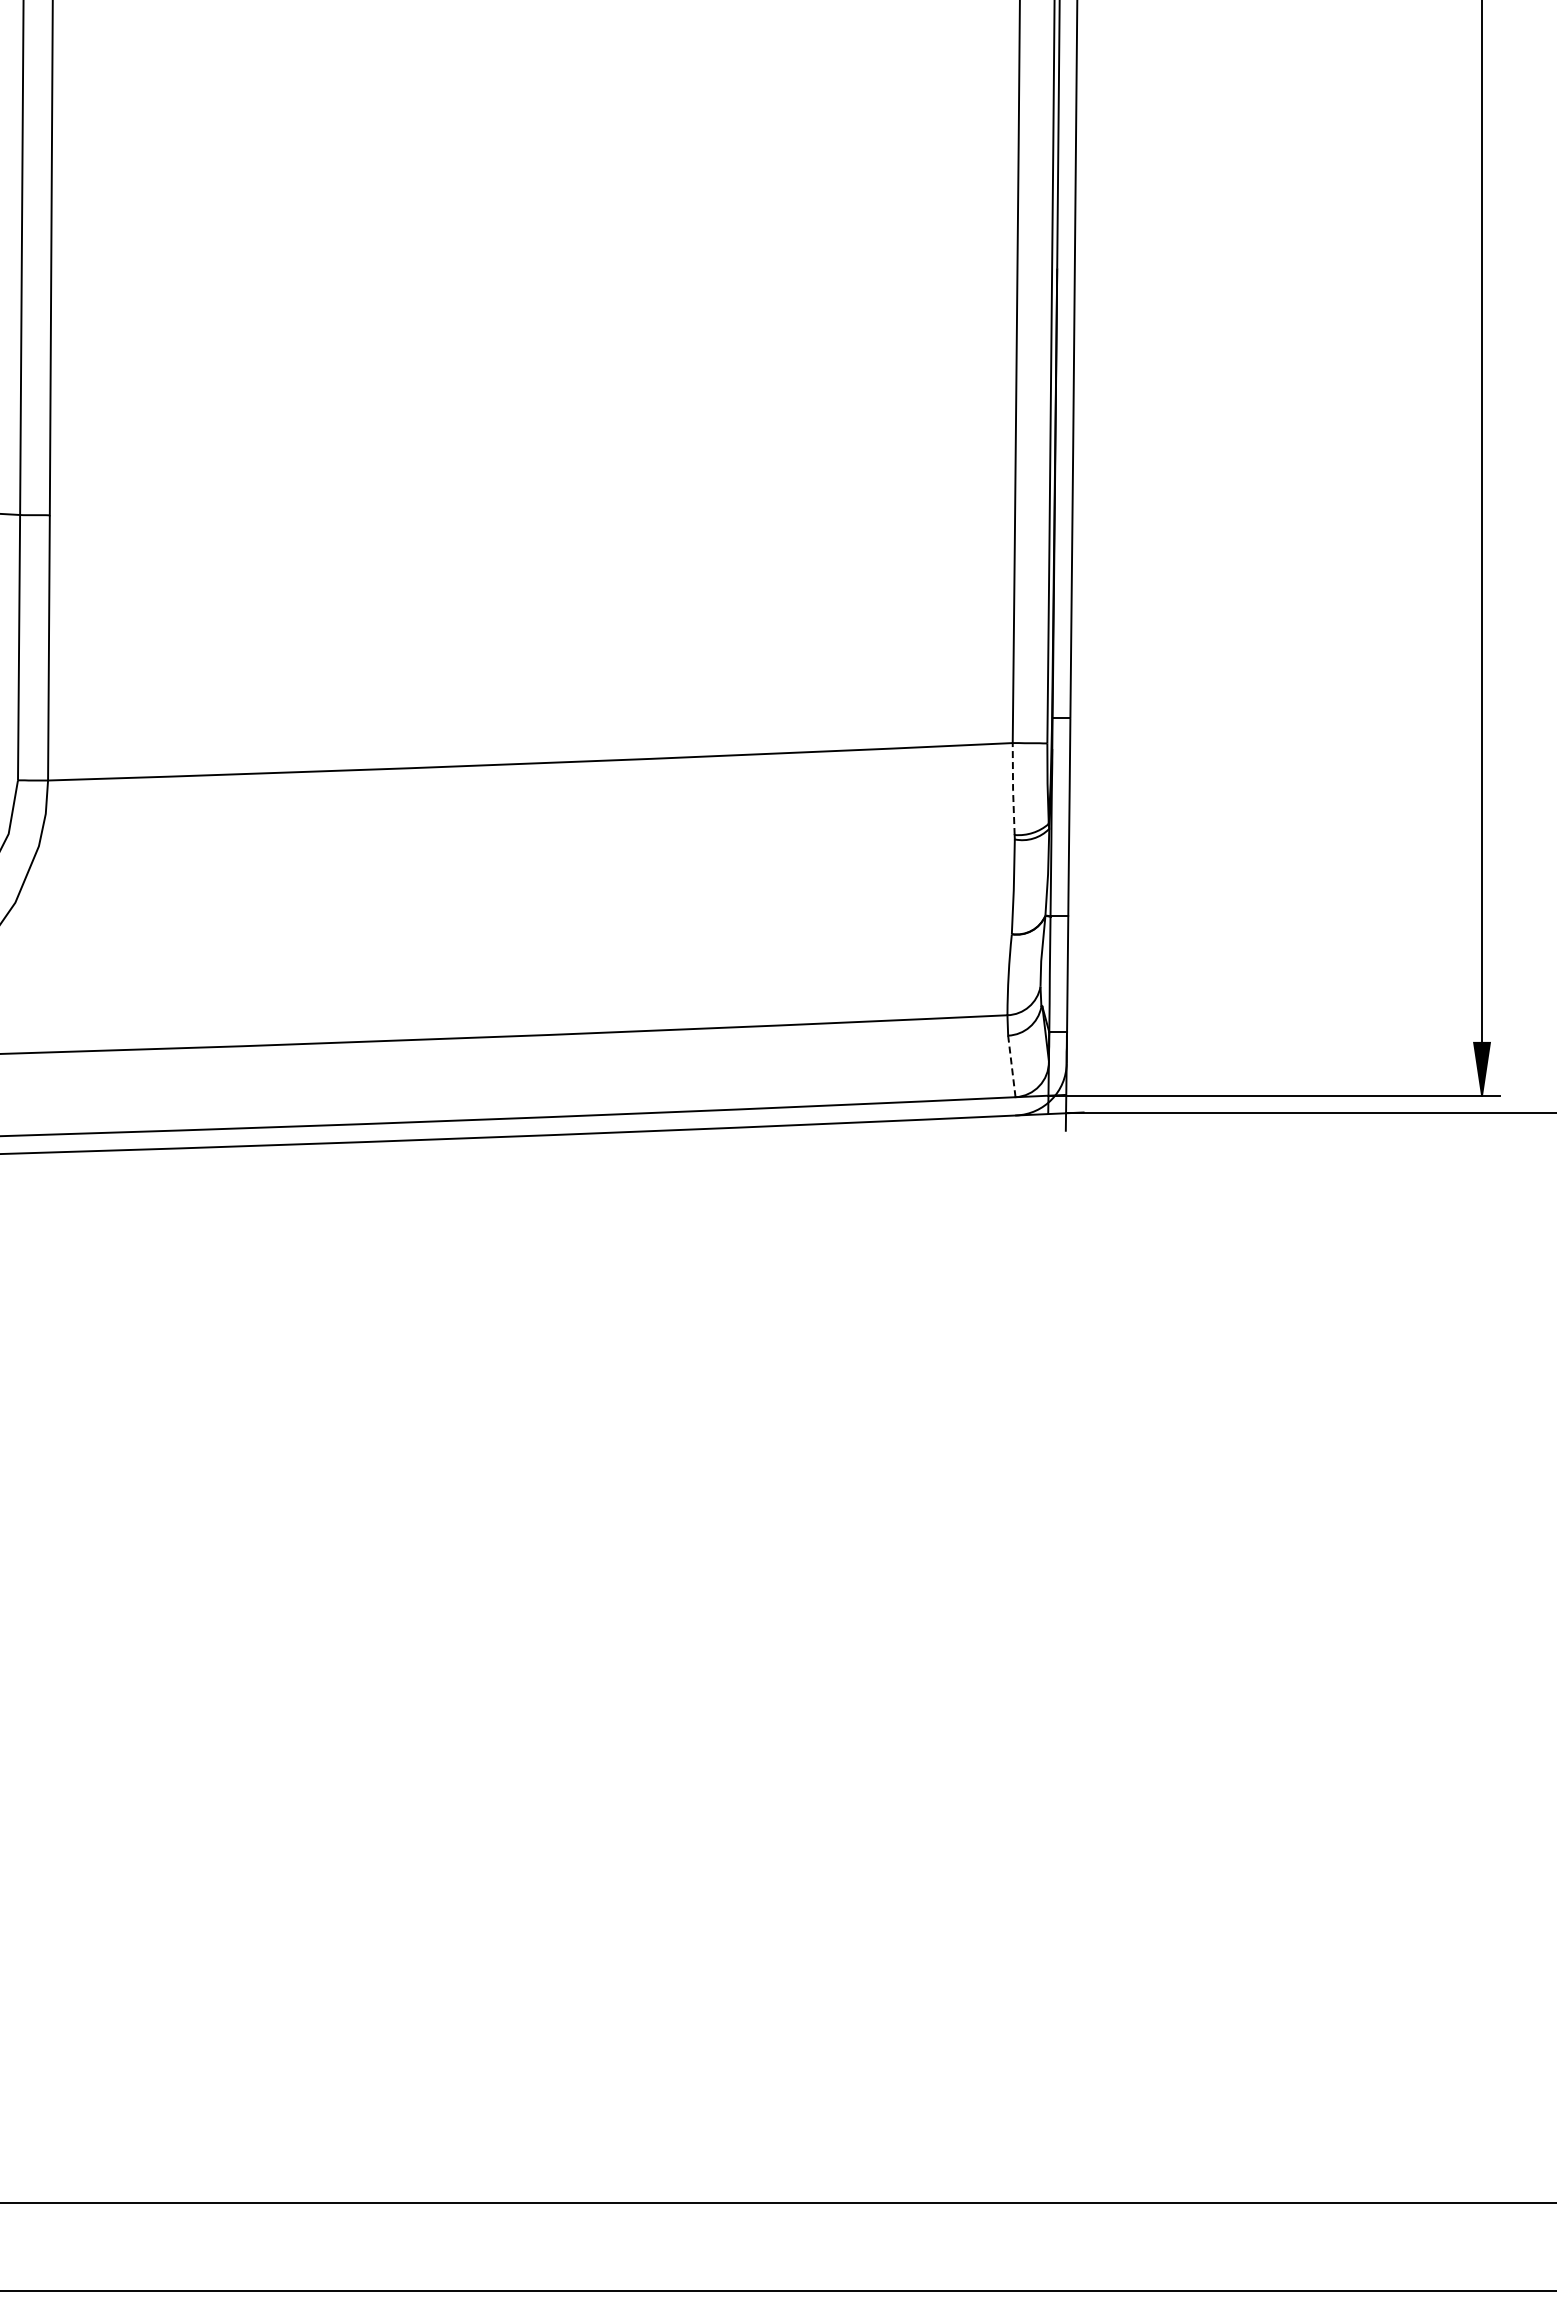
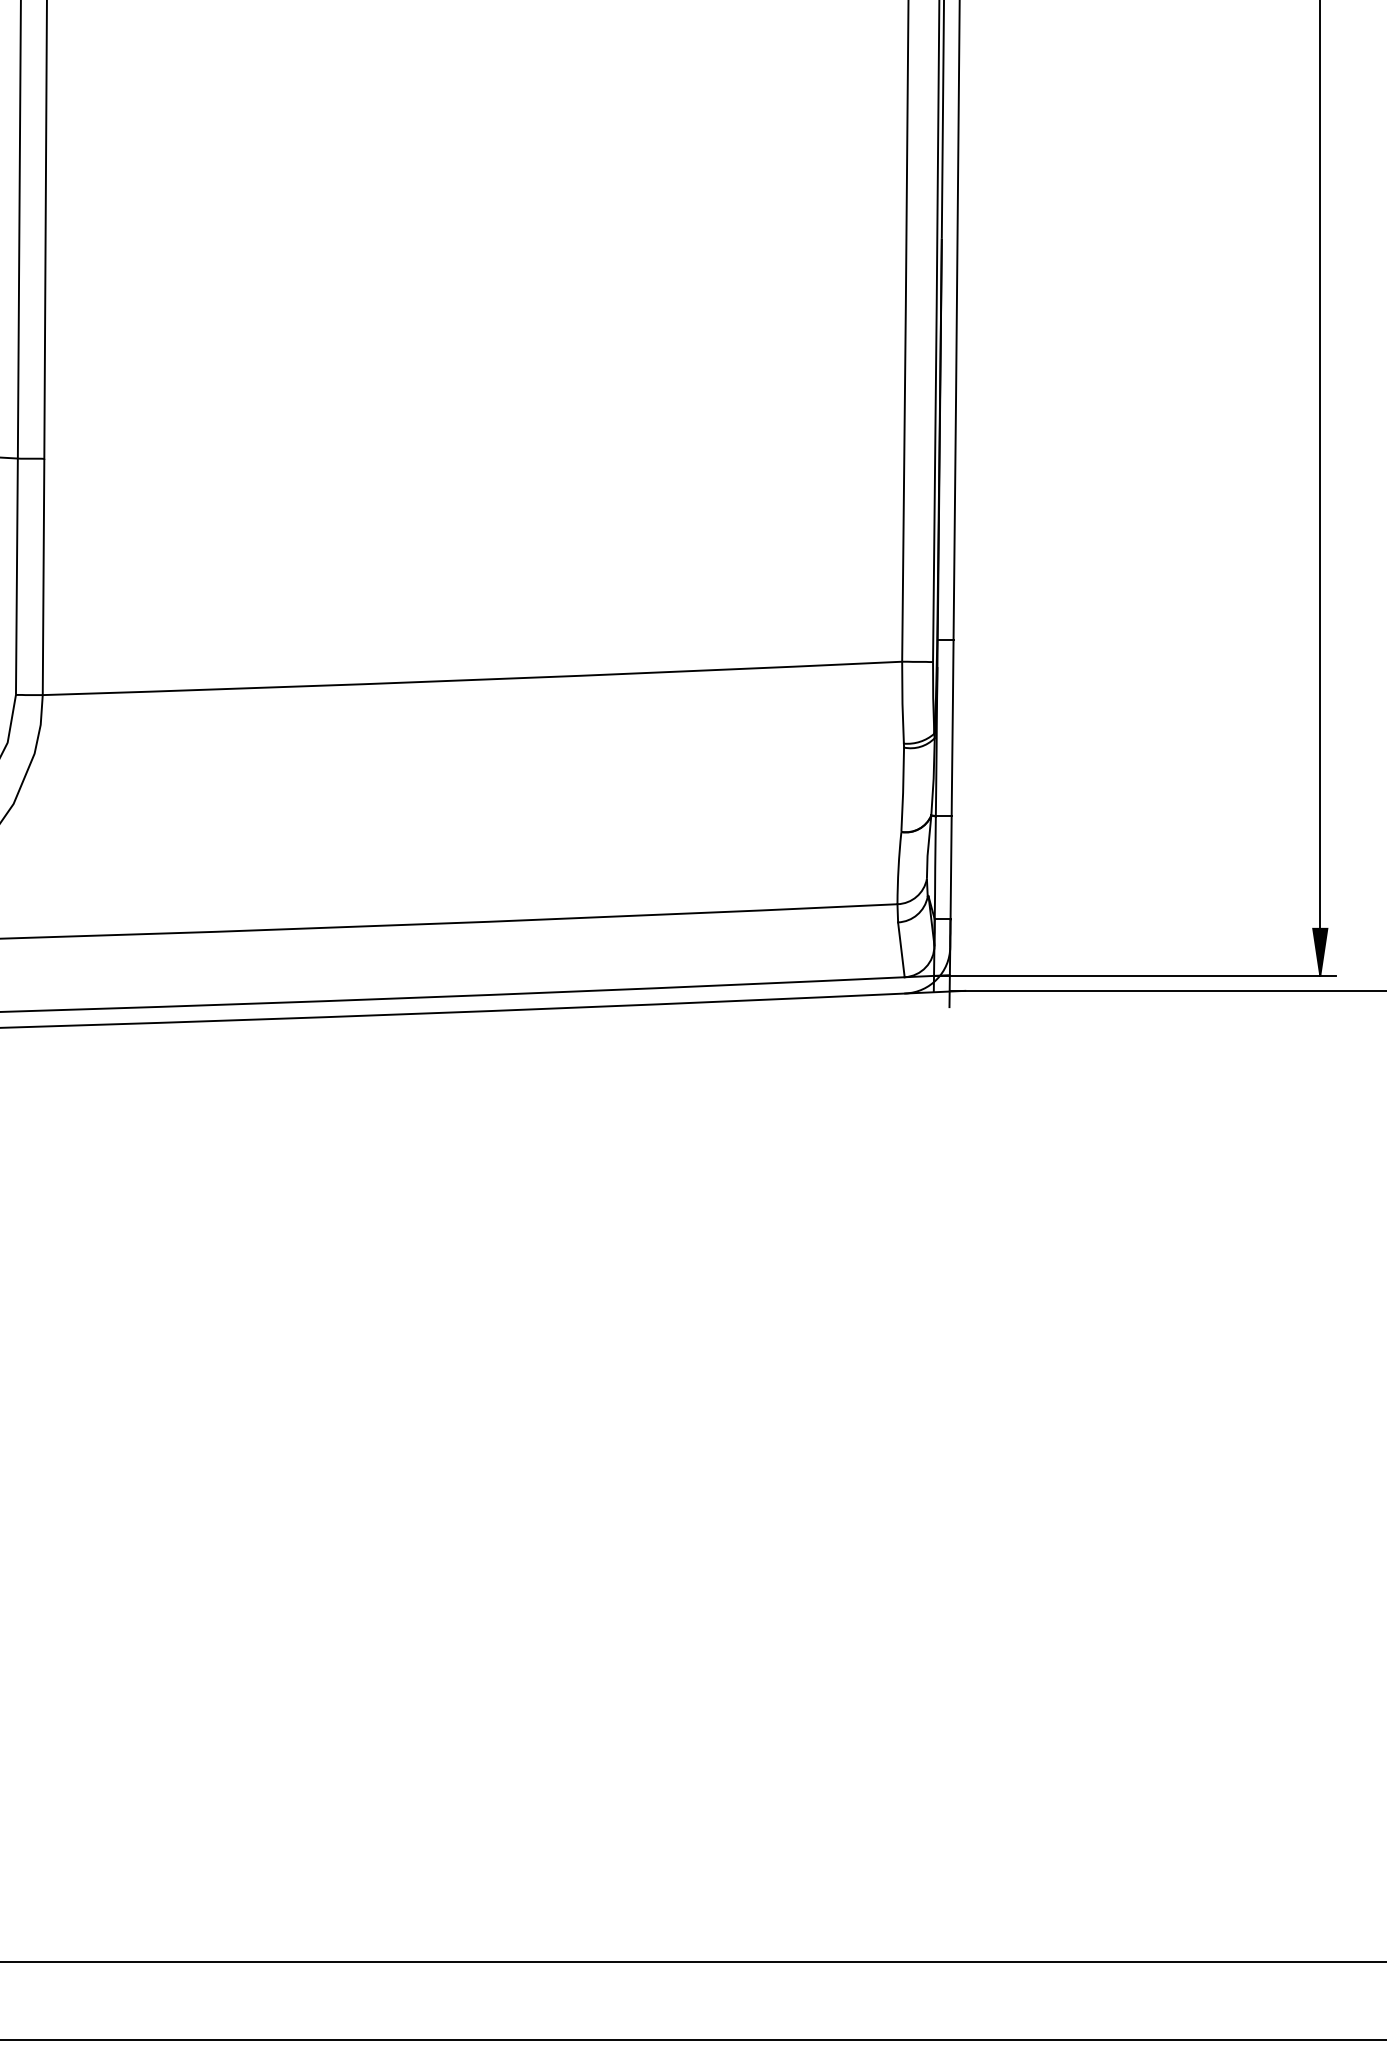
line: (1013, 789) -> (902, 703), dashed -> solid
line: (1011, 1066) -> (901, 949), dashed -> solid

